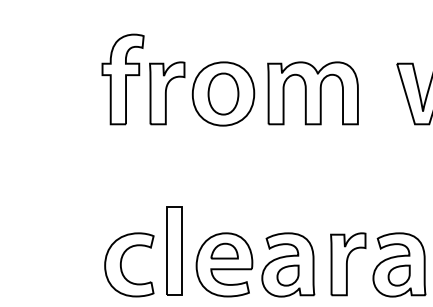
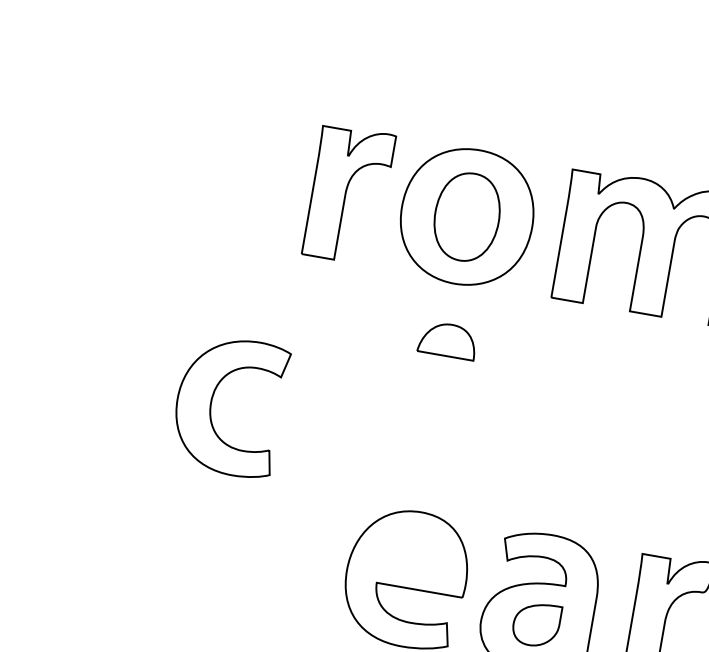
part: (122, 79) -> (259, 149), removed
part: (174, 250) -> (305, 529), removed
part: (224, 250) -> (448, 338), moved
part: (121, 264) -> (212, 402), moved

